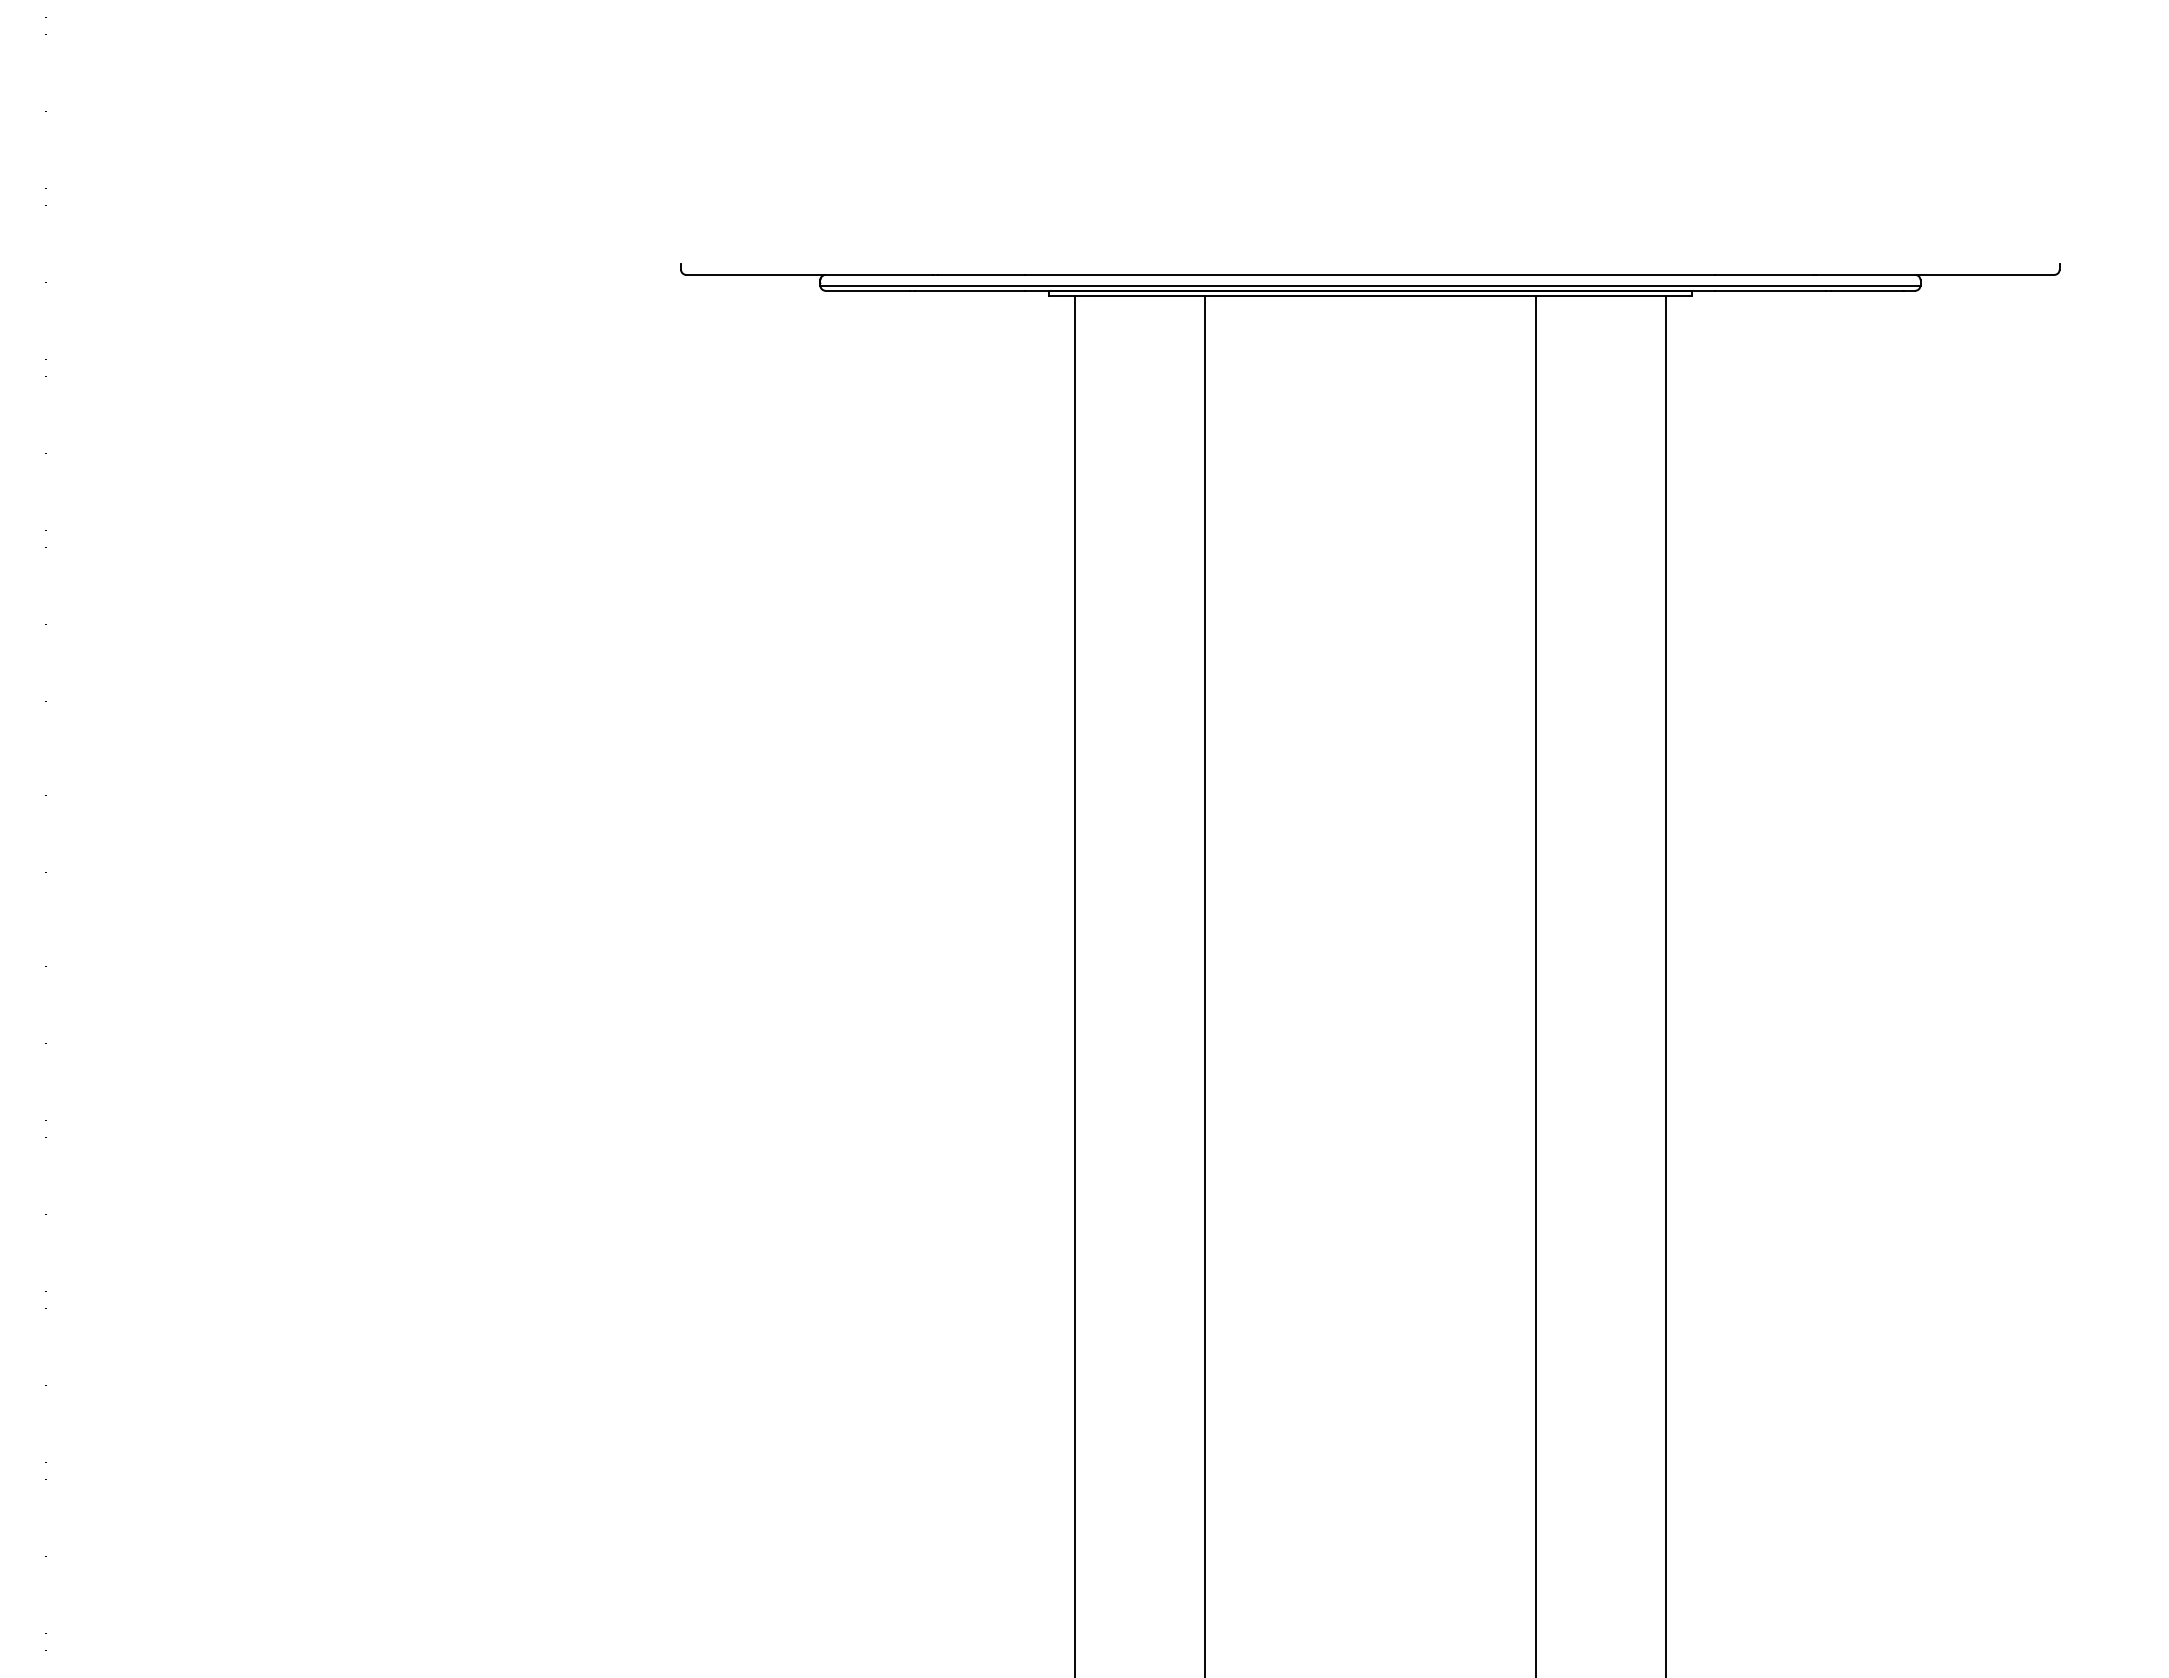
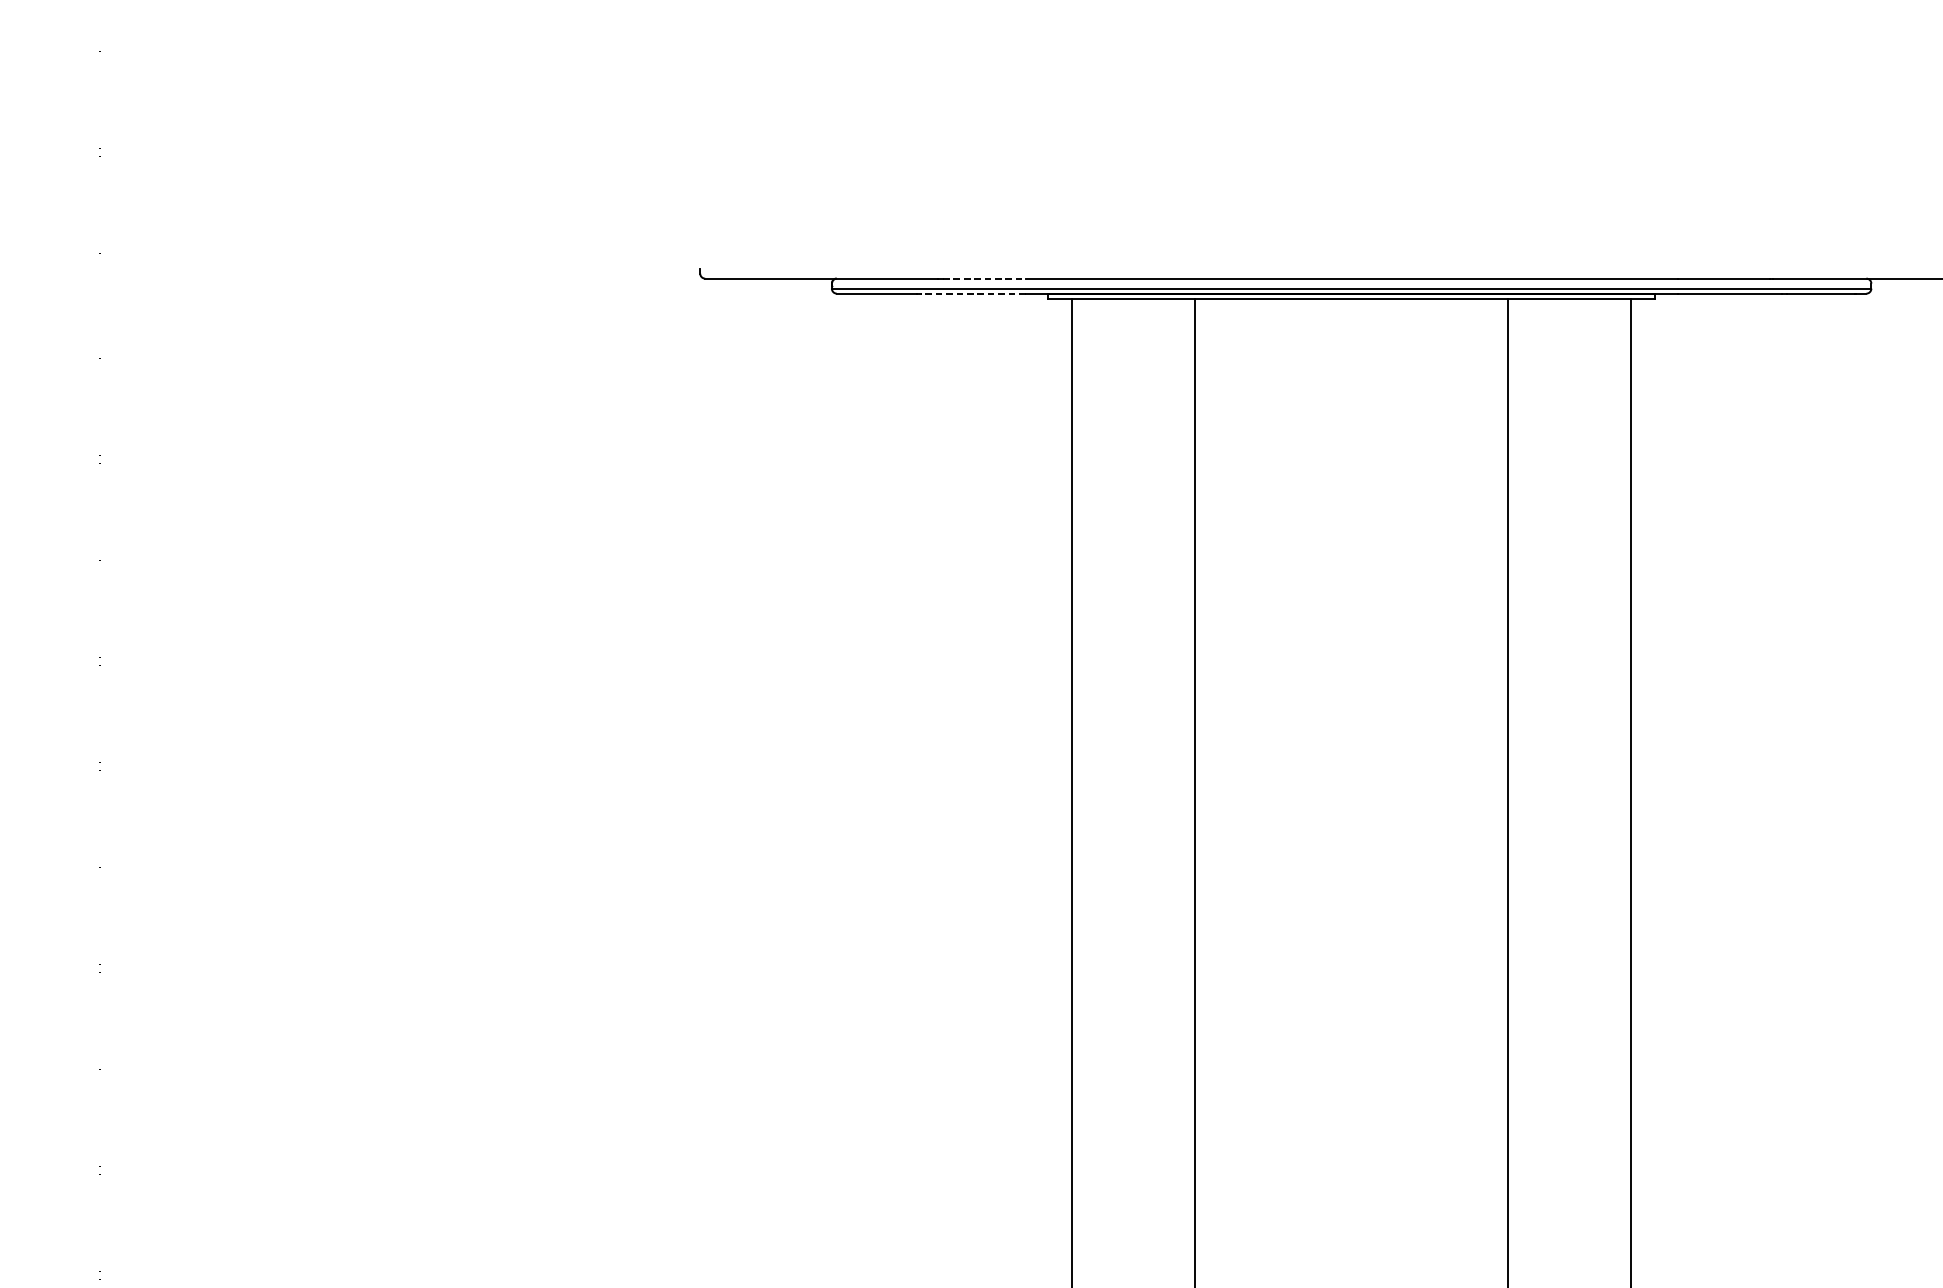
line: (981, 274) -> (984, 278), solid -> dashed
line: (969, 290) -> (972, 293), solid -> dashed

